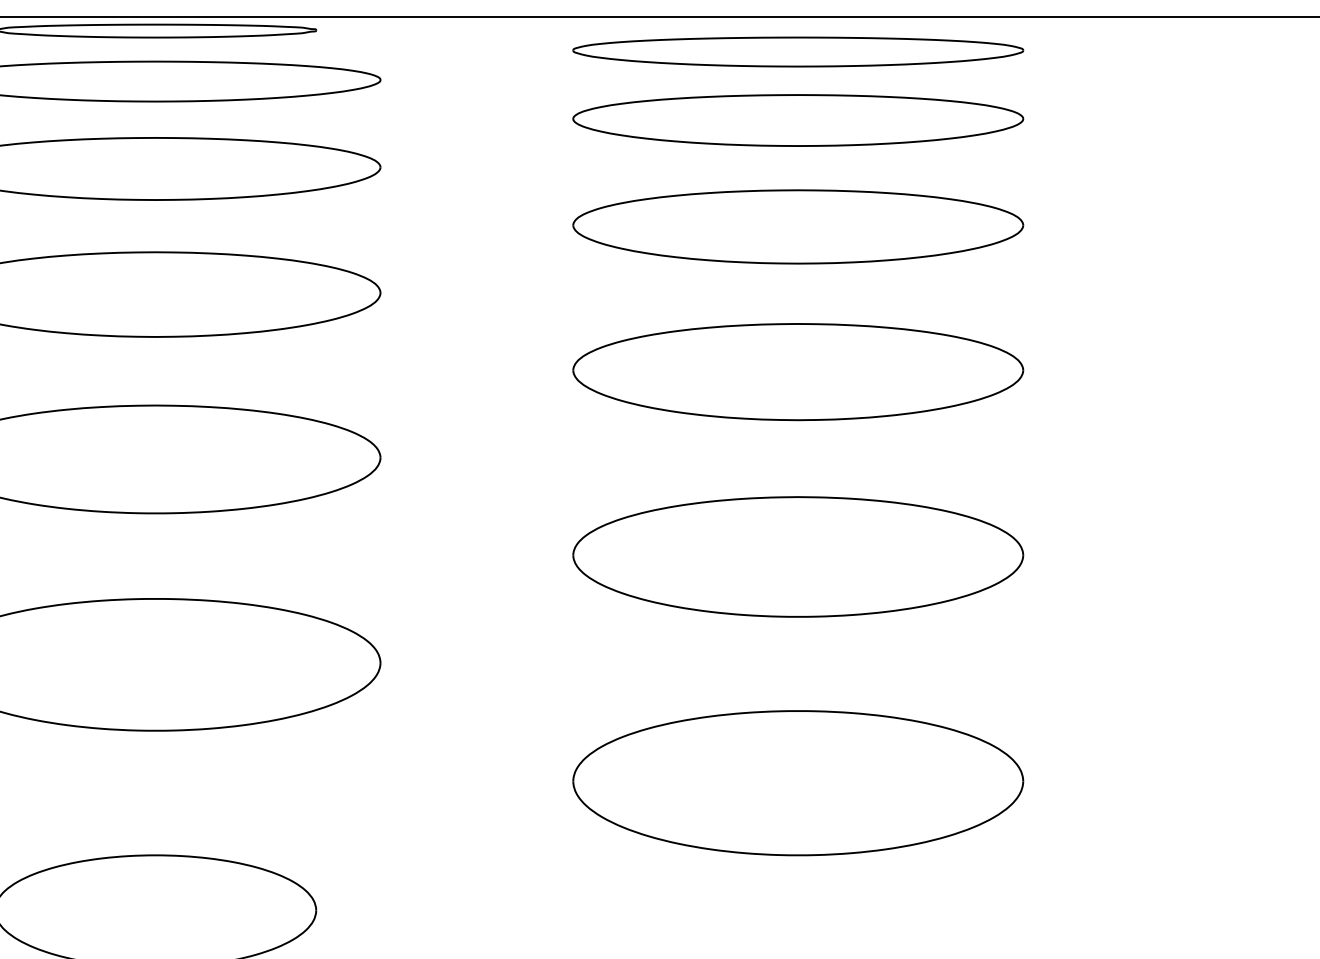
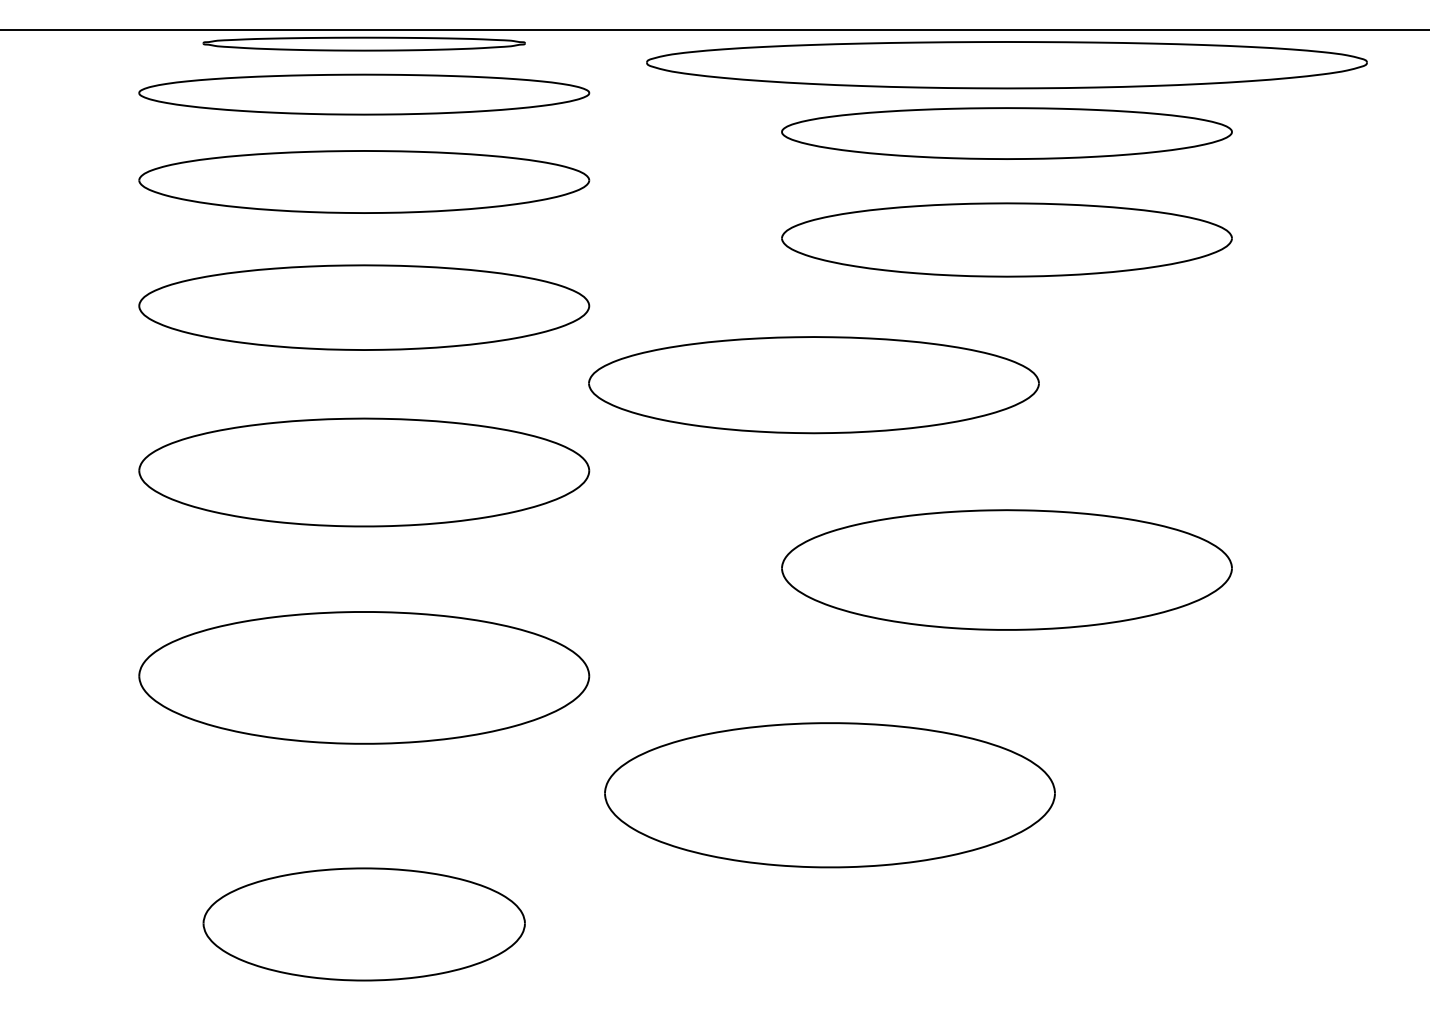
part: (797, 51) -> (1006, 64), size x1.6
part: (797, 372) -> (813, 385), moved
part: (797, 783) -> (829, 795), moved

